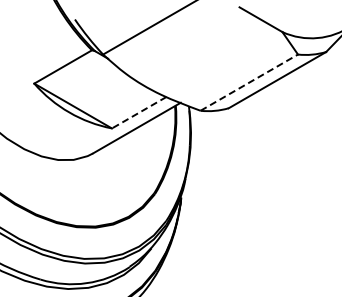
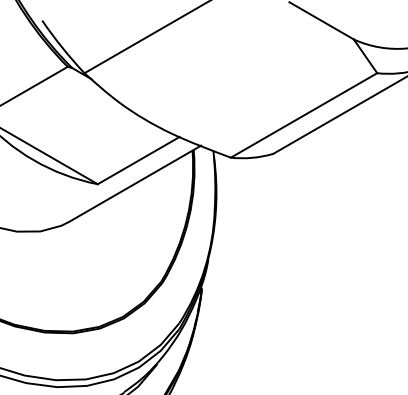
line: (249, 82) -> (304, 115), dashed -> solid
line: (138, 112) -> (137, 160), dashed -> solid

